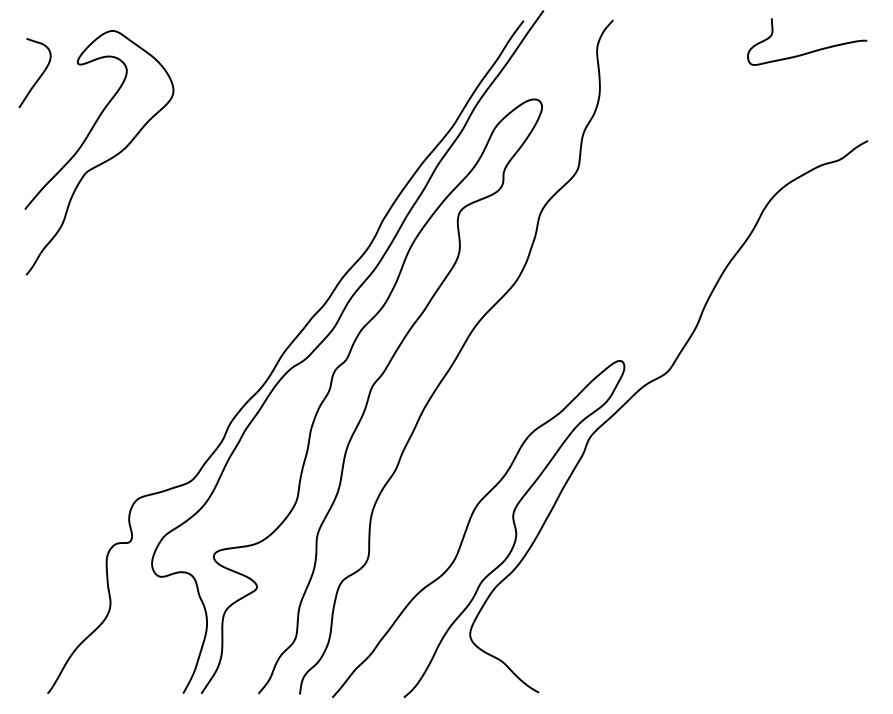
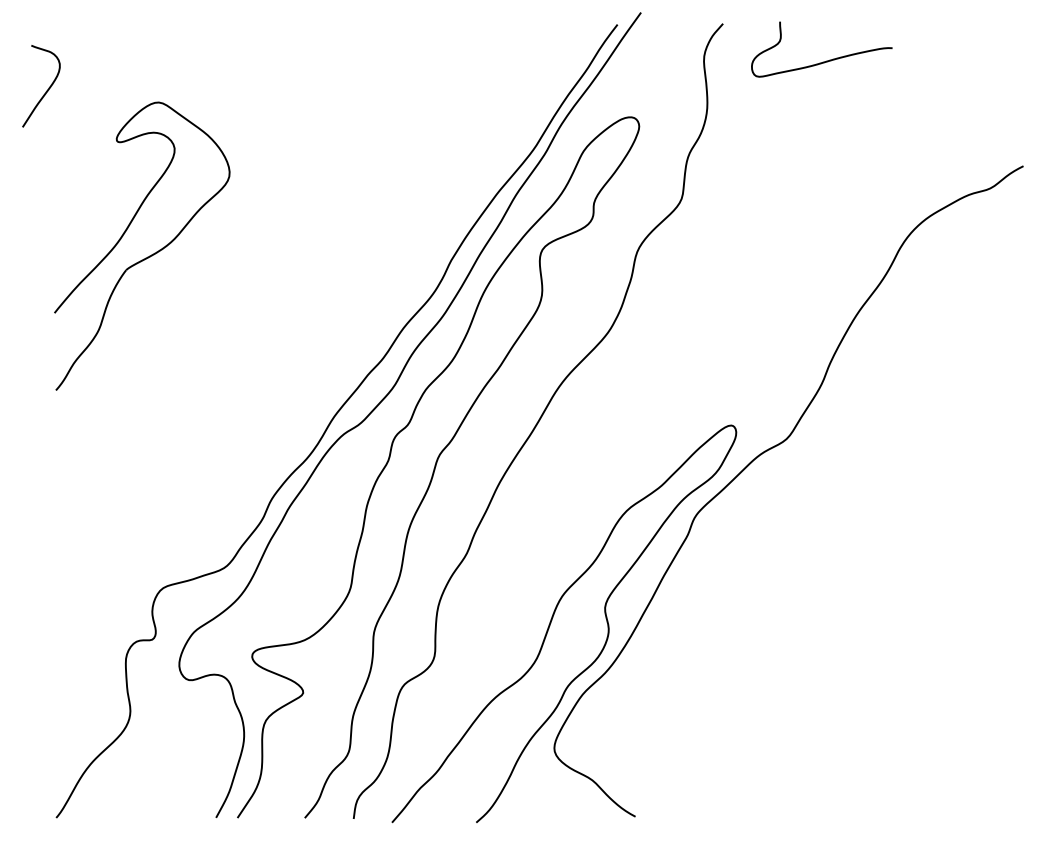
curve: (811, 51) -> (826, 60), moved
part: (103, 161) -> (147, 256), moved

